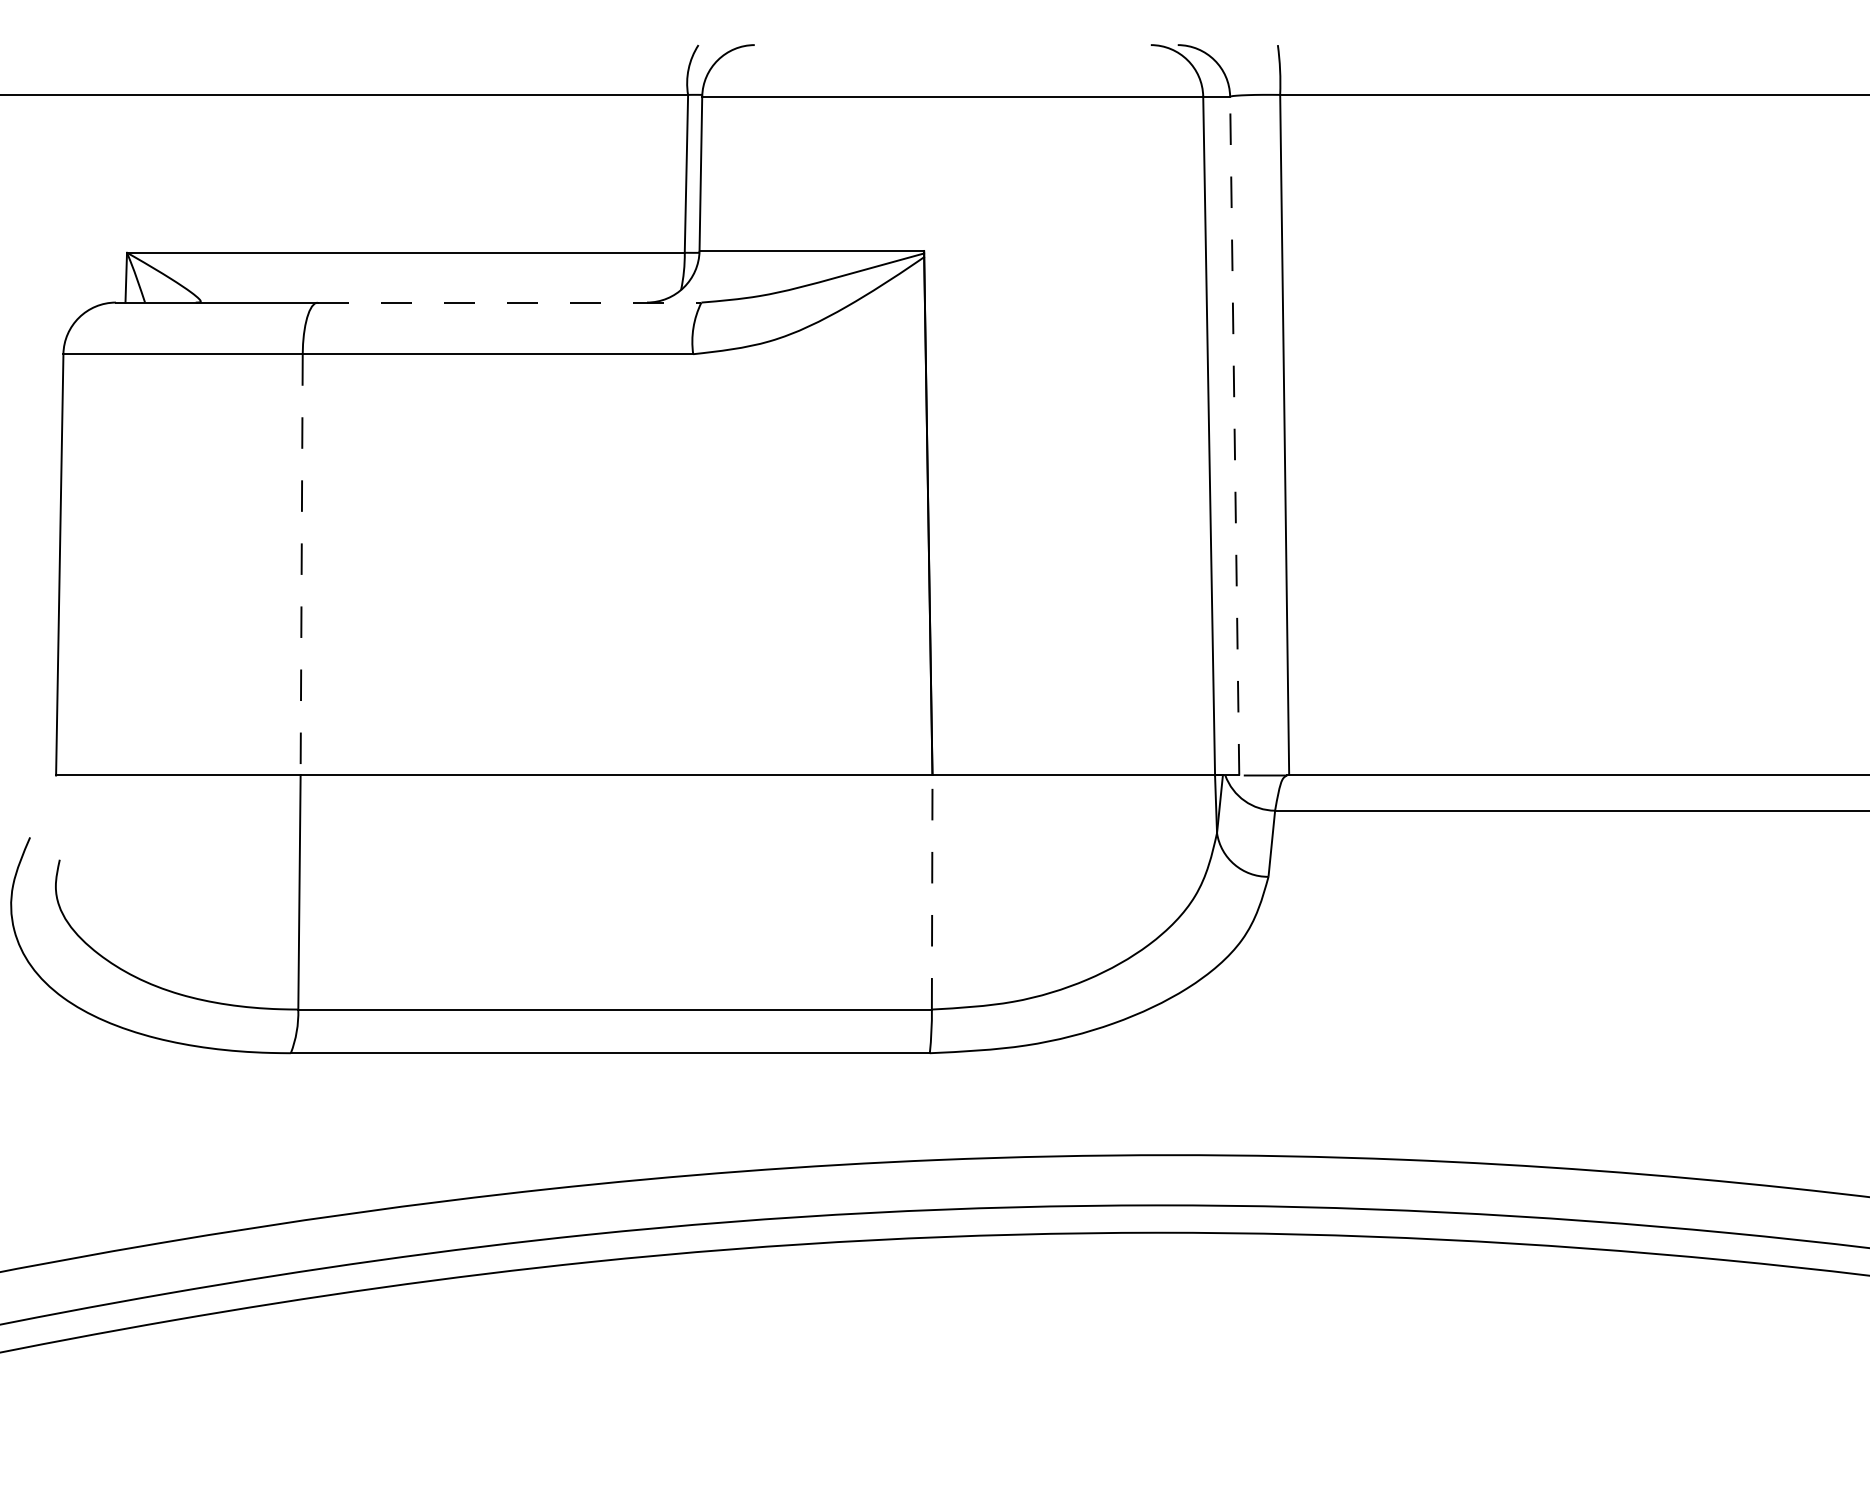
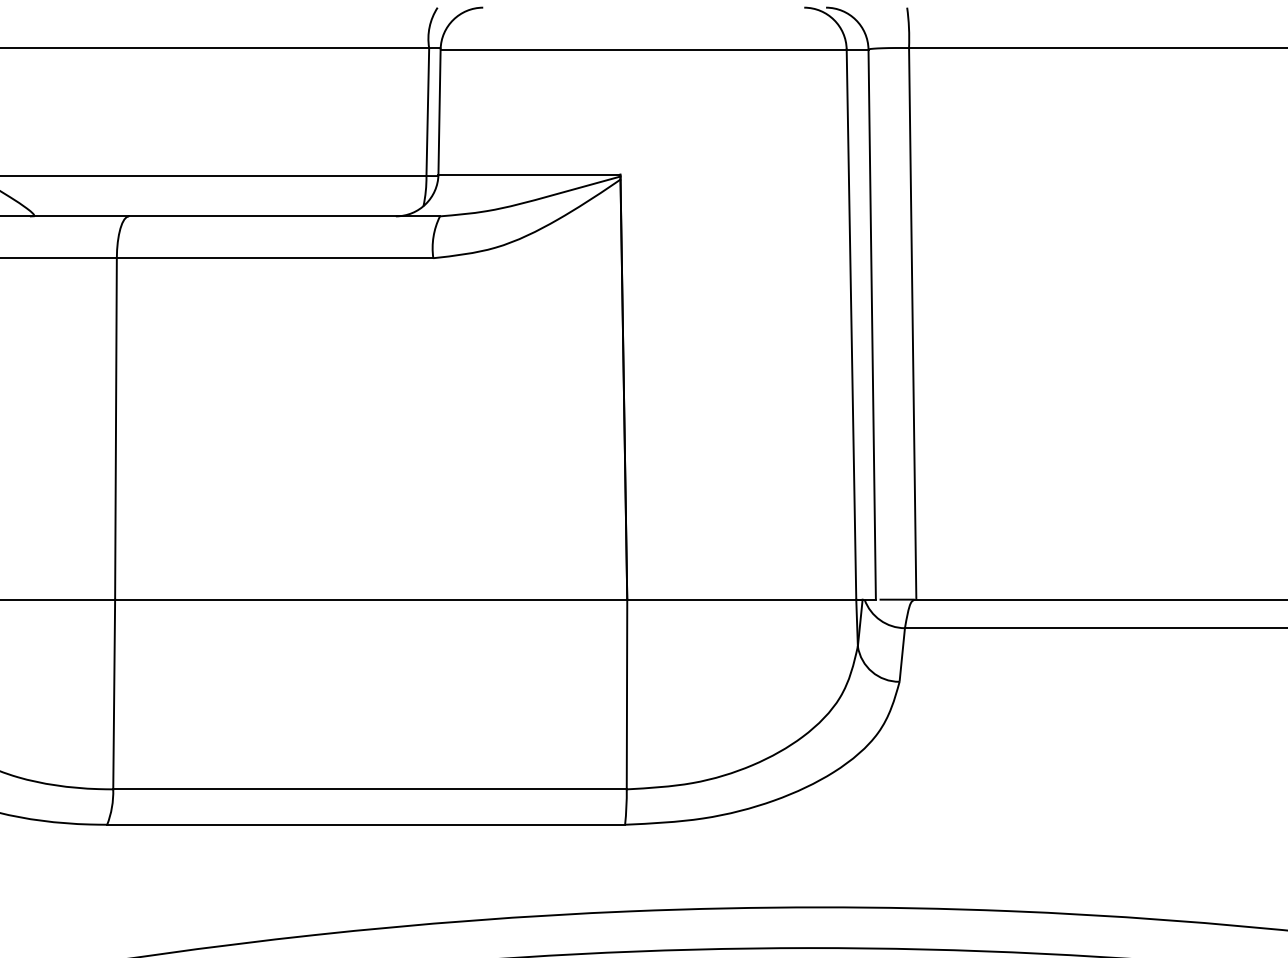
line: (509, 302) -> (284, 216), dashed -> solid
line: (1234, 434) -> (872, 323), dashed -> solid
line: (301, 564) -> (115, 428), dashed -> solid
line: (932, 892) -> (627, 694), dashed -> solid

